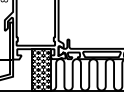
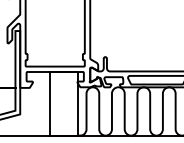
hatch: (41, 69) -> (63, 103), removed

